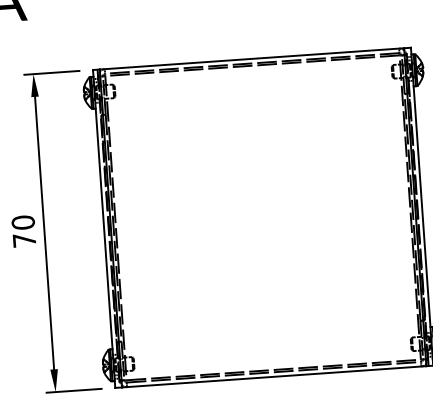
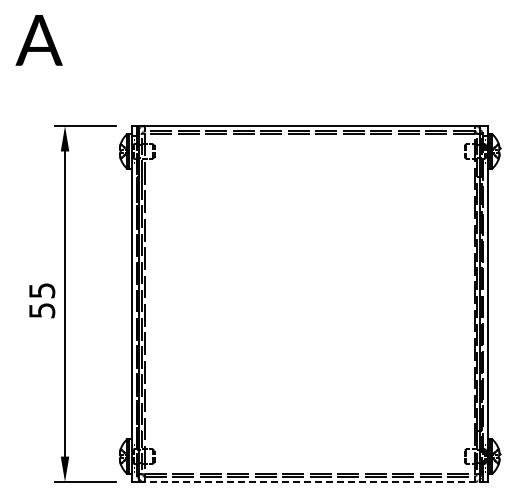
text: (24, 231) -> (42, 300), 70 -> 55
line: (274, 377) -> (310, 482), solid -> dashed

